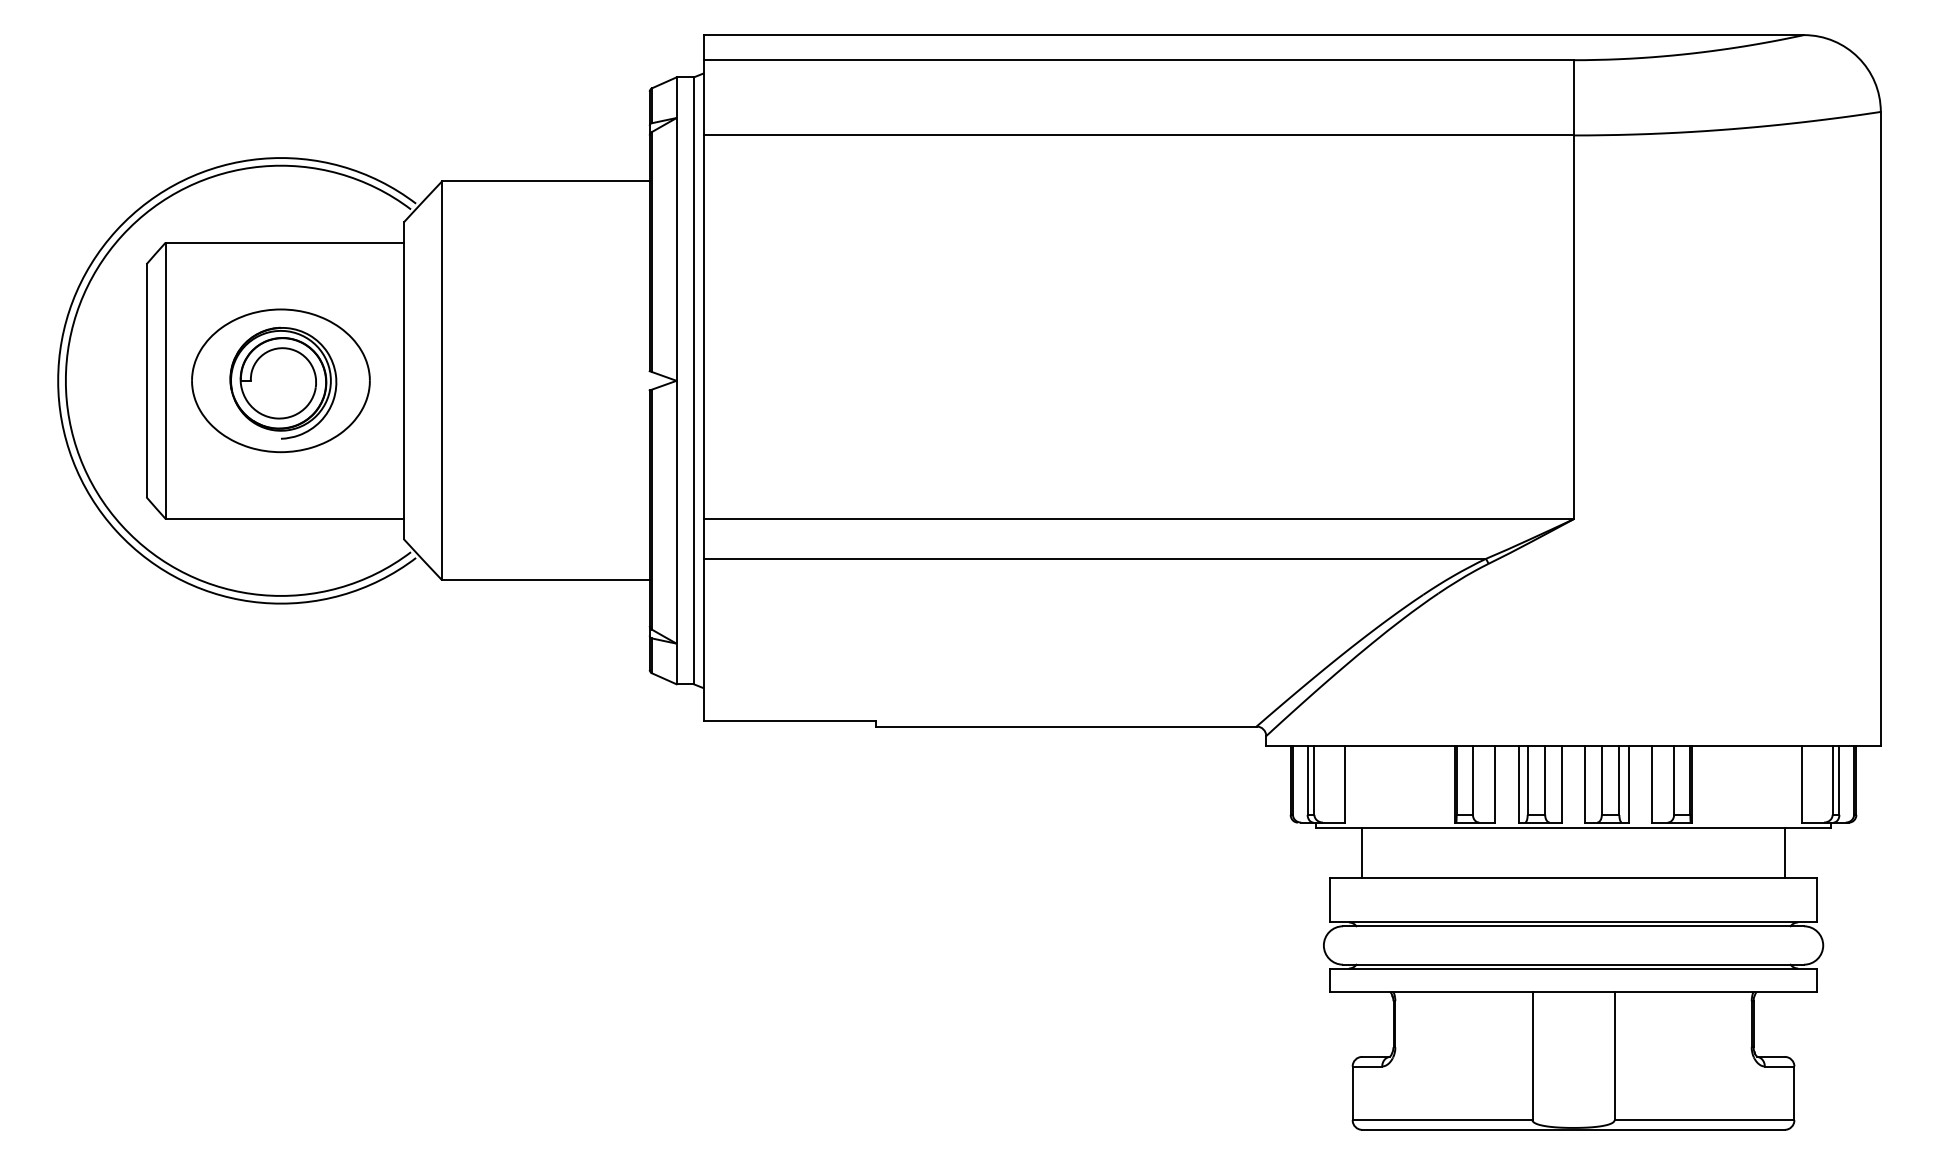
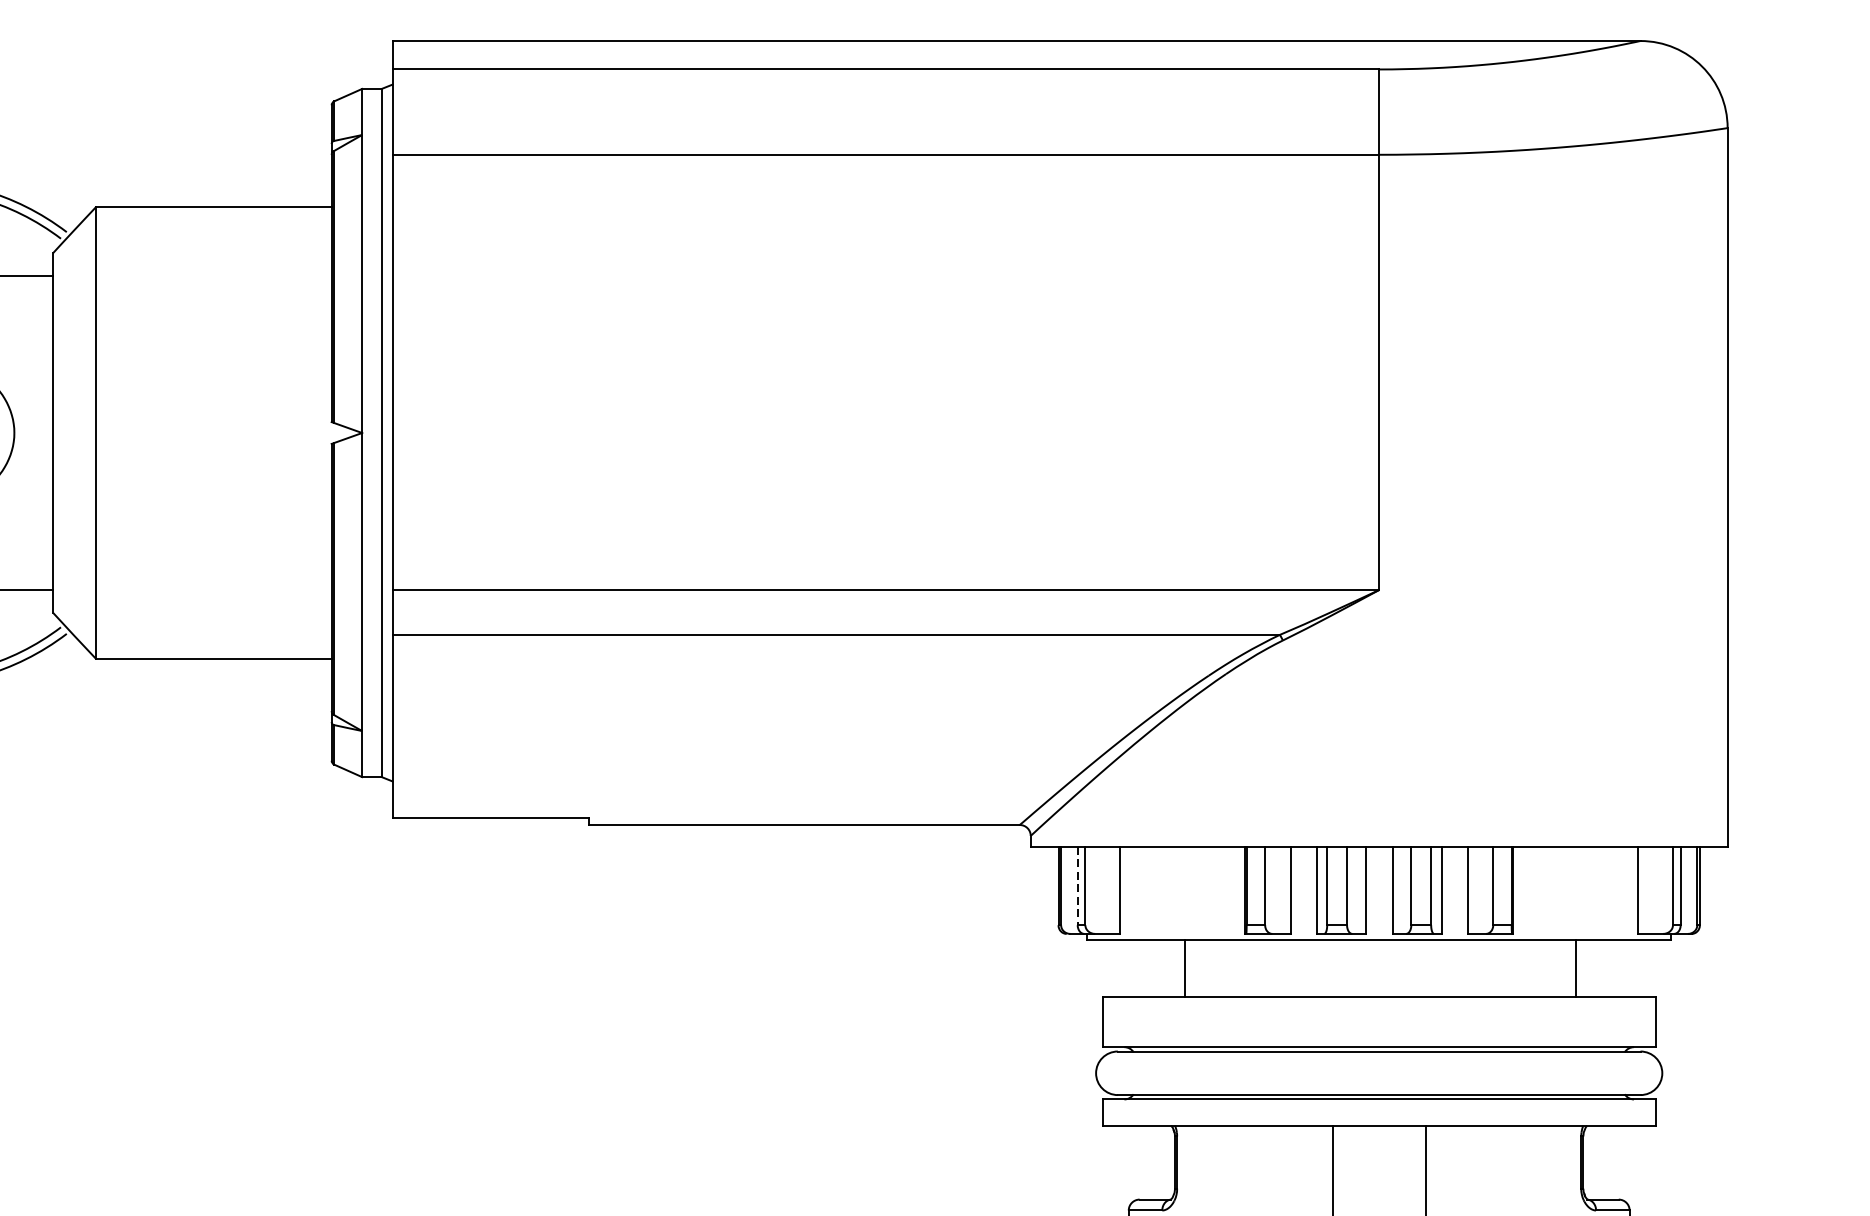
line: (1307, 780) -> (1077, 886), solid -> dashed
line: (1362, 853) -> (1185, 968), moved
line: (1784, 853) -> (1575, 968), moved

